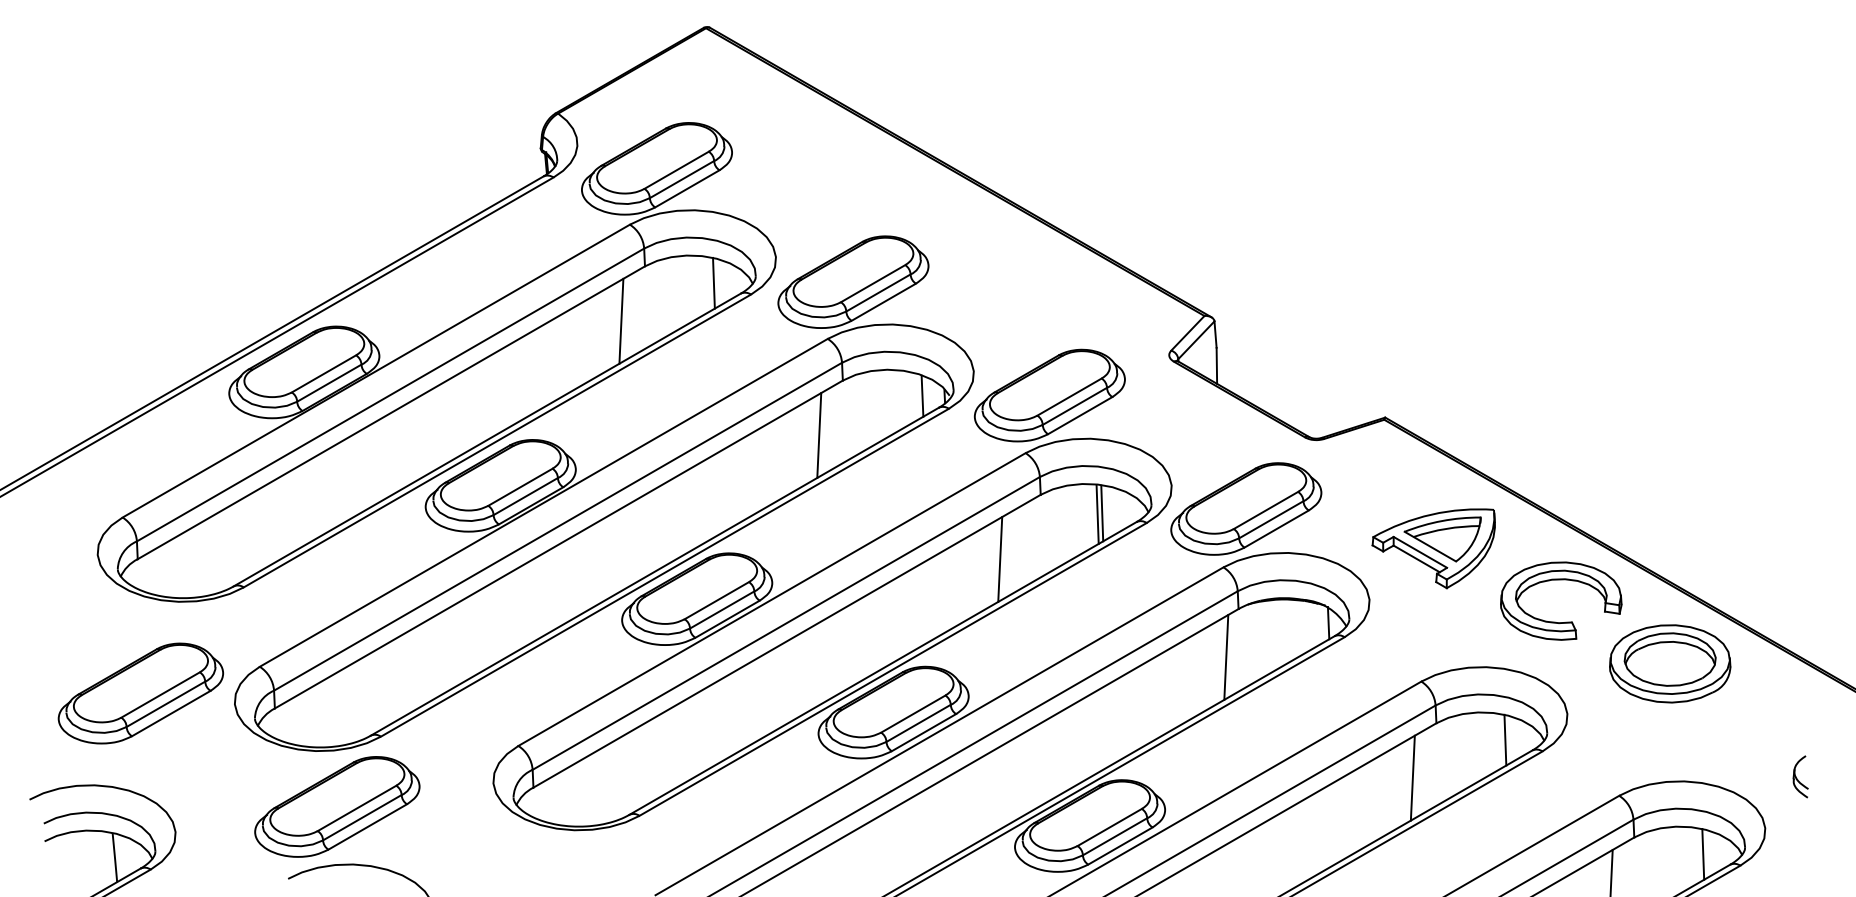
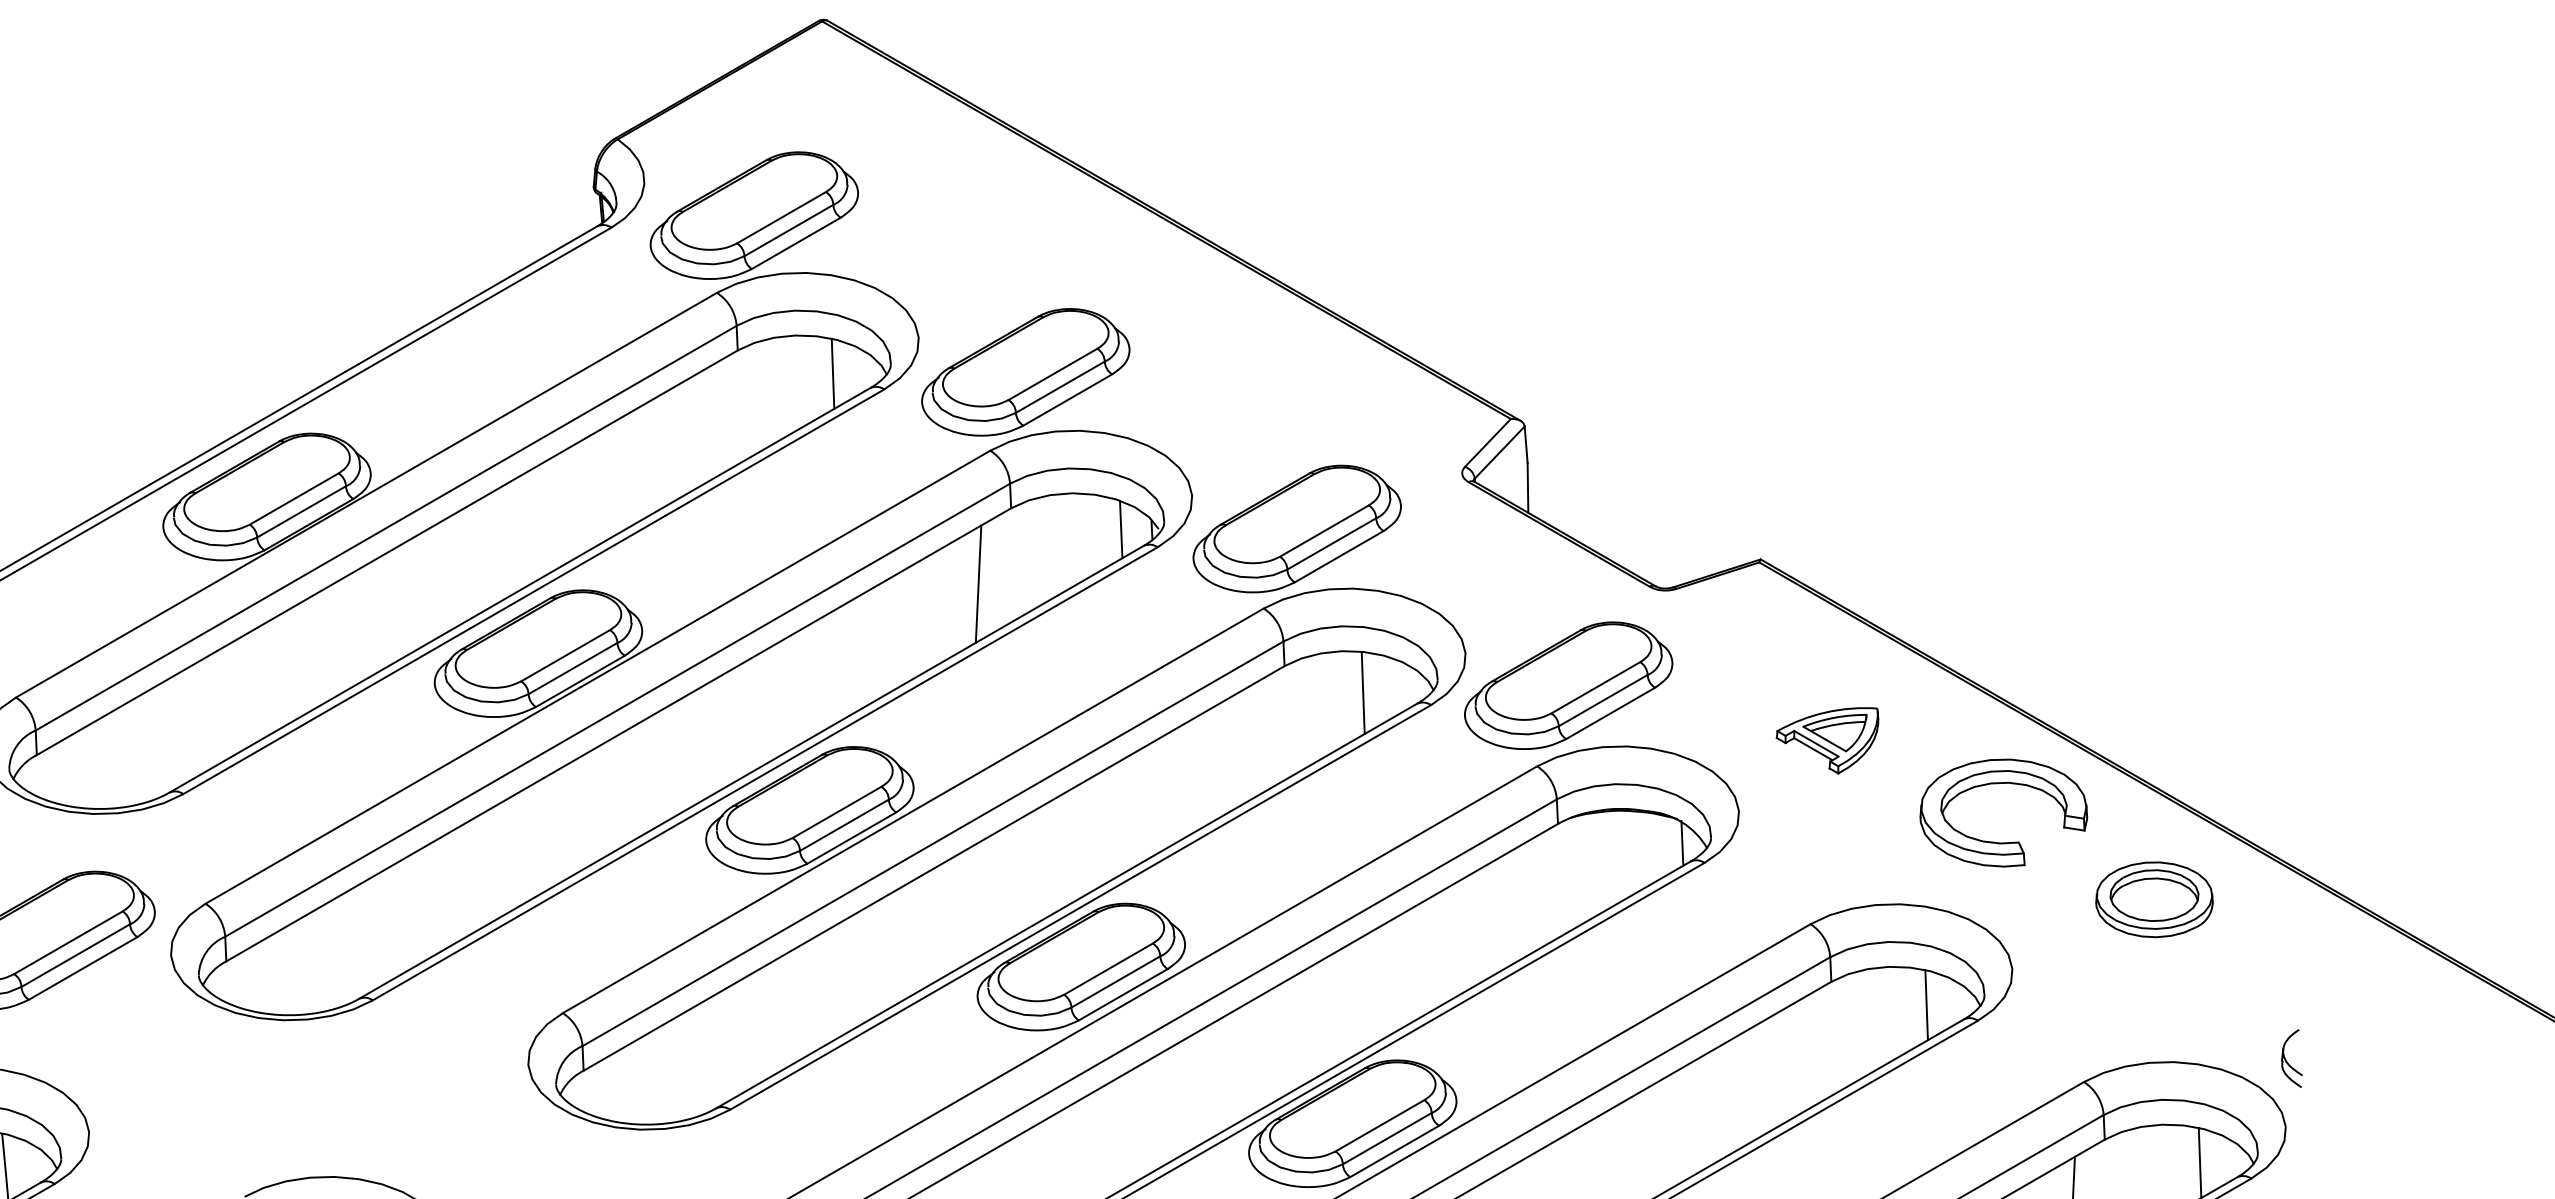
line: (621, 320) -> (705, 425), removed
line: (1102, 513) -> (1369, 691), removed
part: (1433, 548) -> (1827, 740), size x0.6
line: (1000, 559) -> (1228, 755), removed
line: (1226, 656) -> (1541, 889), removed
part: (1670, 663) -> (2154, 899), size x0.7
part: (1800, 776) -> (2291, 1058), moved
line: (1412, 777) -> (1798, 1056), removed
part: (337, 806) -> (312, 1096), removed

